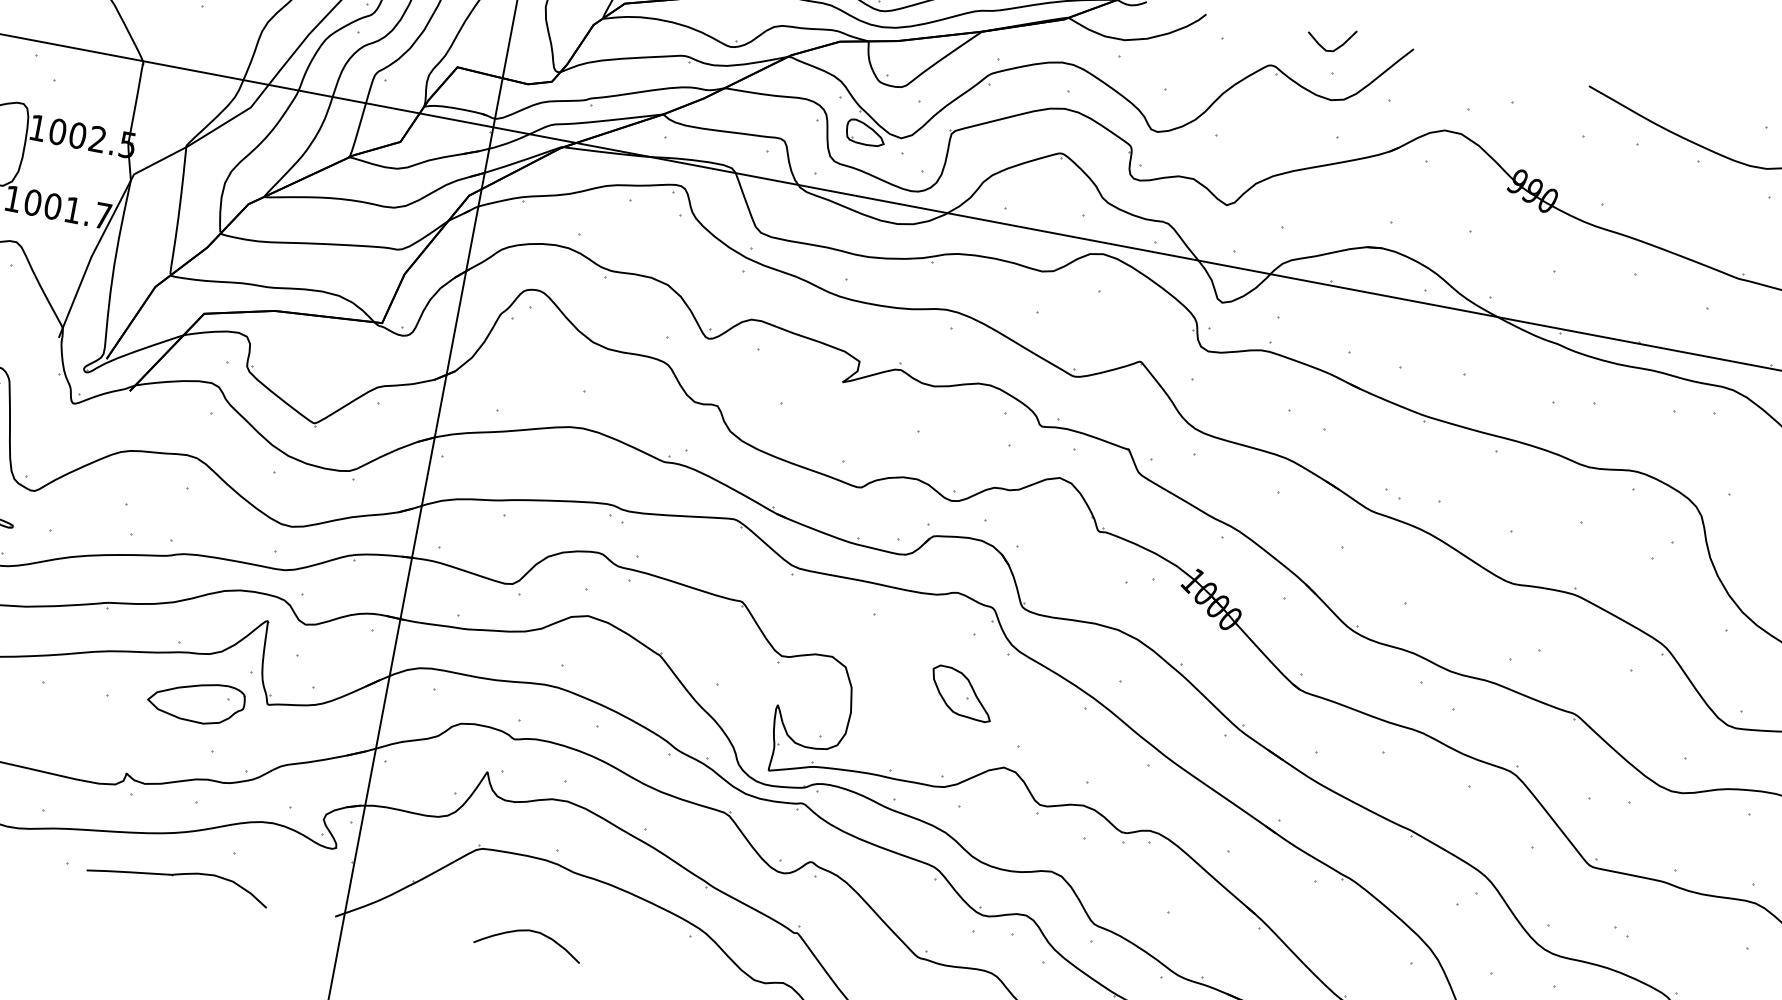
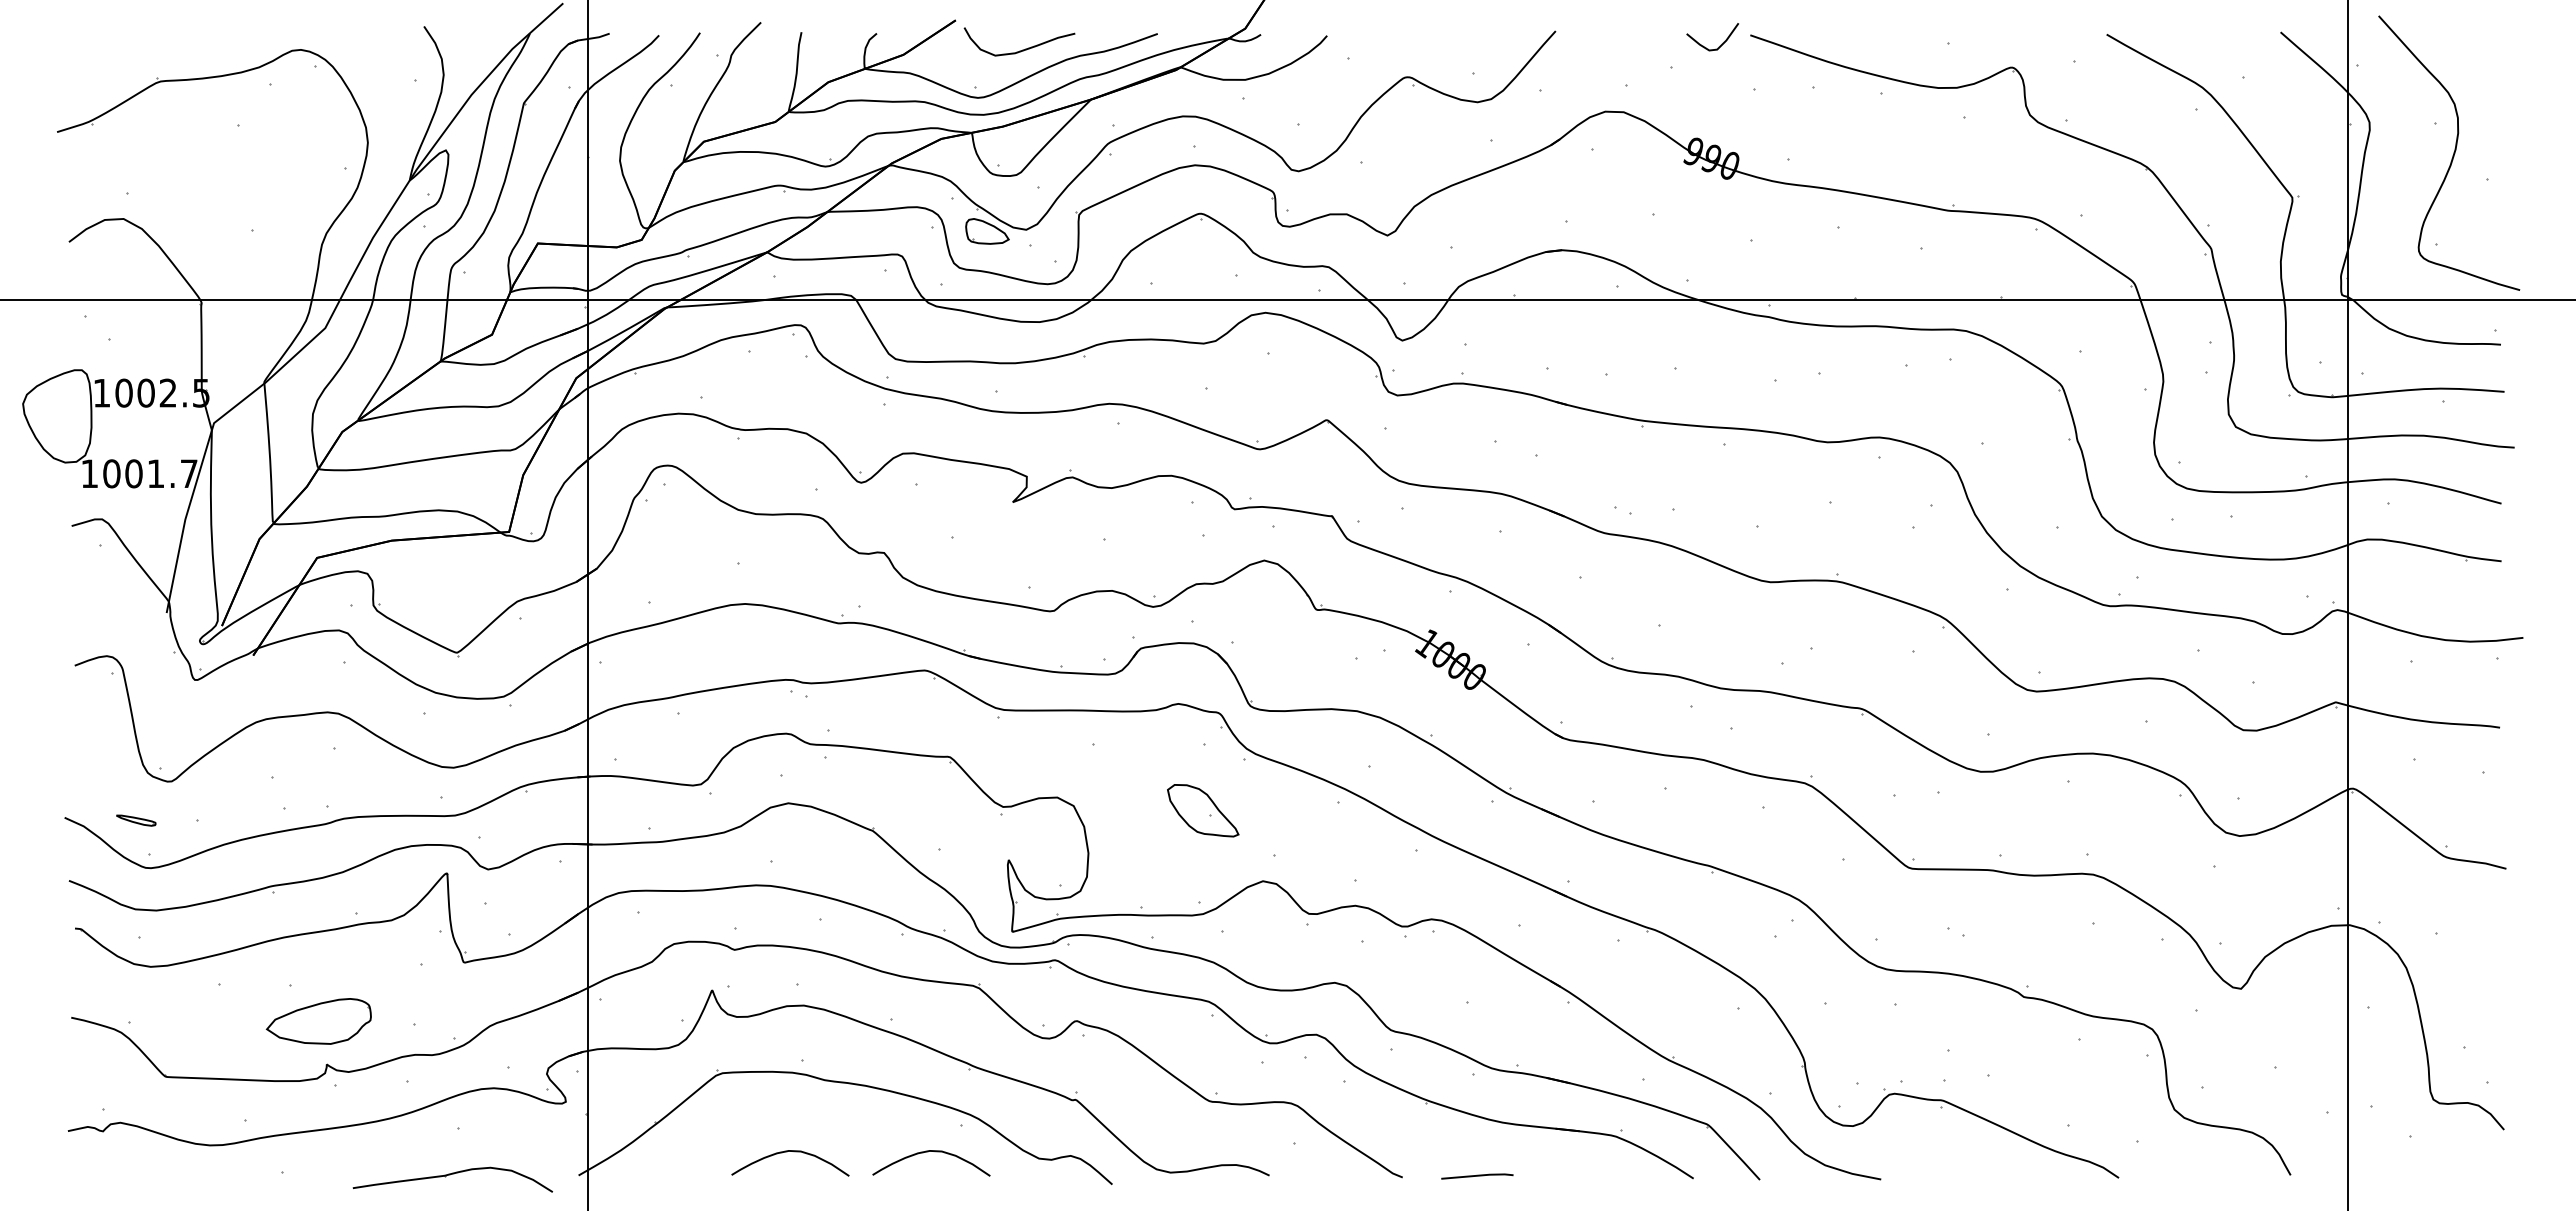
curve: (1337, 47) -> (1720, 44), moved
part: (195, 701) -> (318, 1021), moved
part: (178, 879) -> (452, 1179), moved
curve: (655, 955) -> (928, 1152), added

